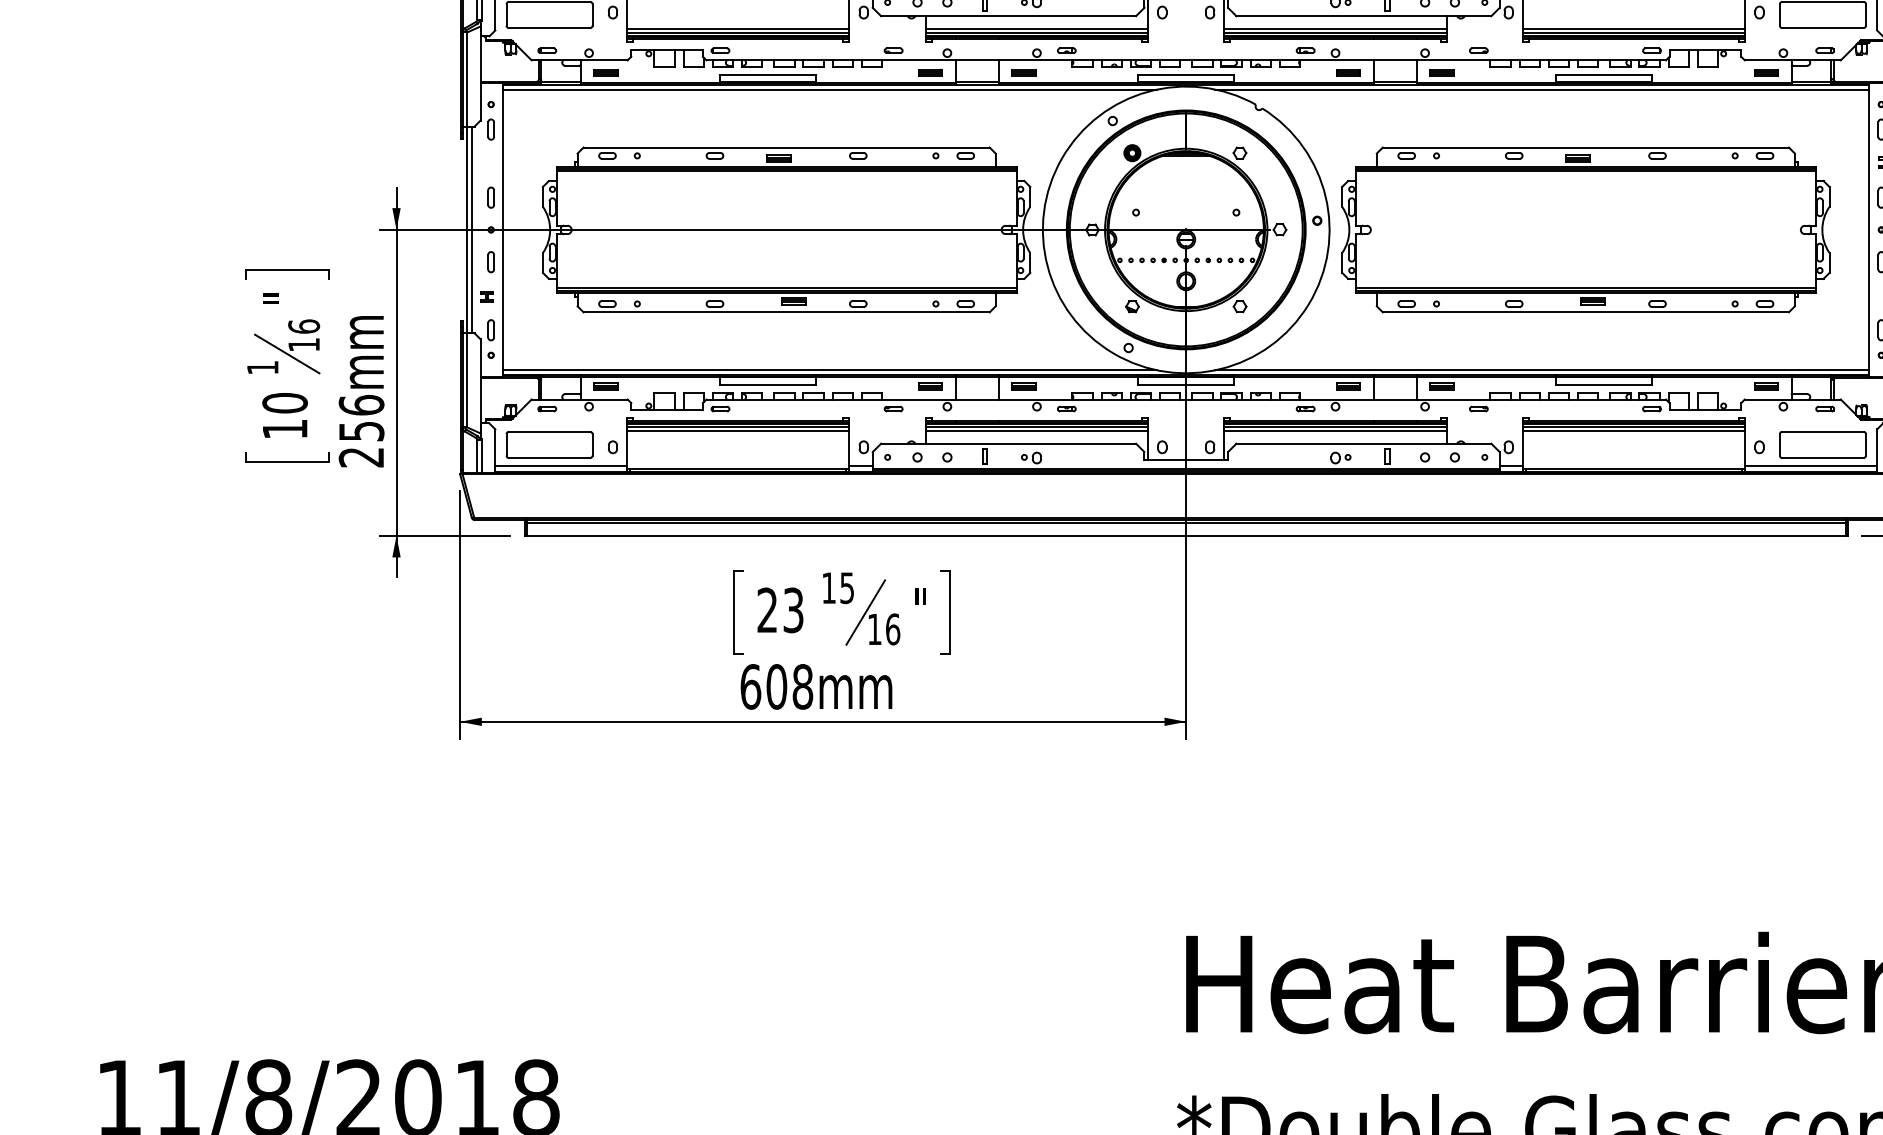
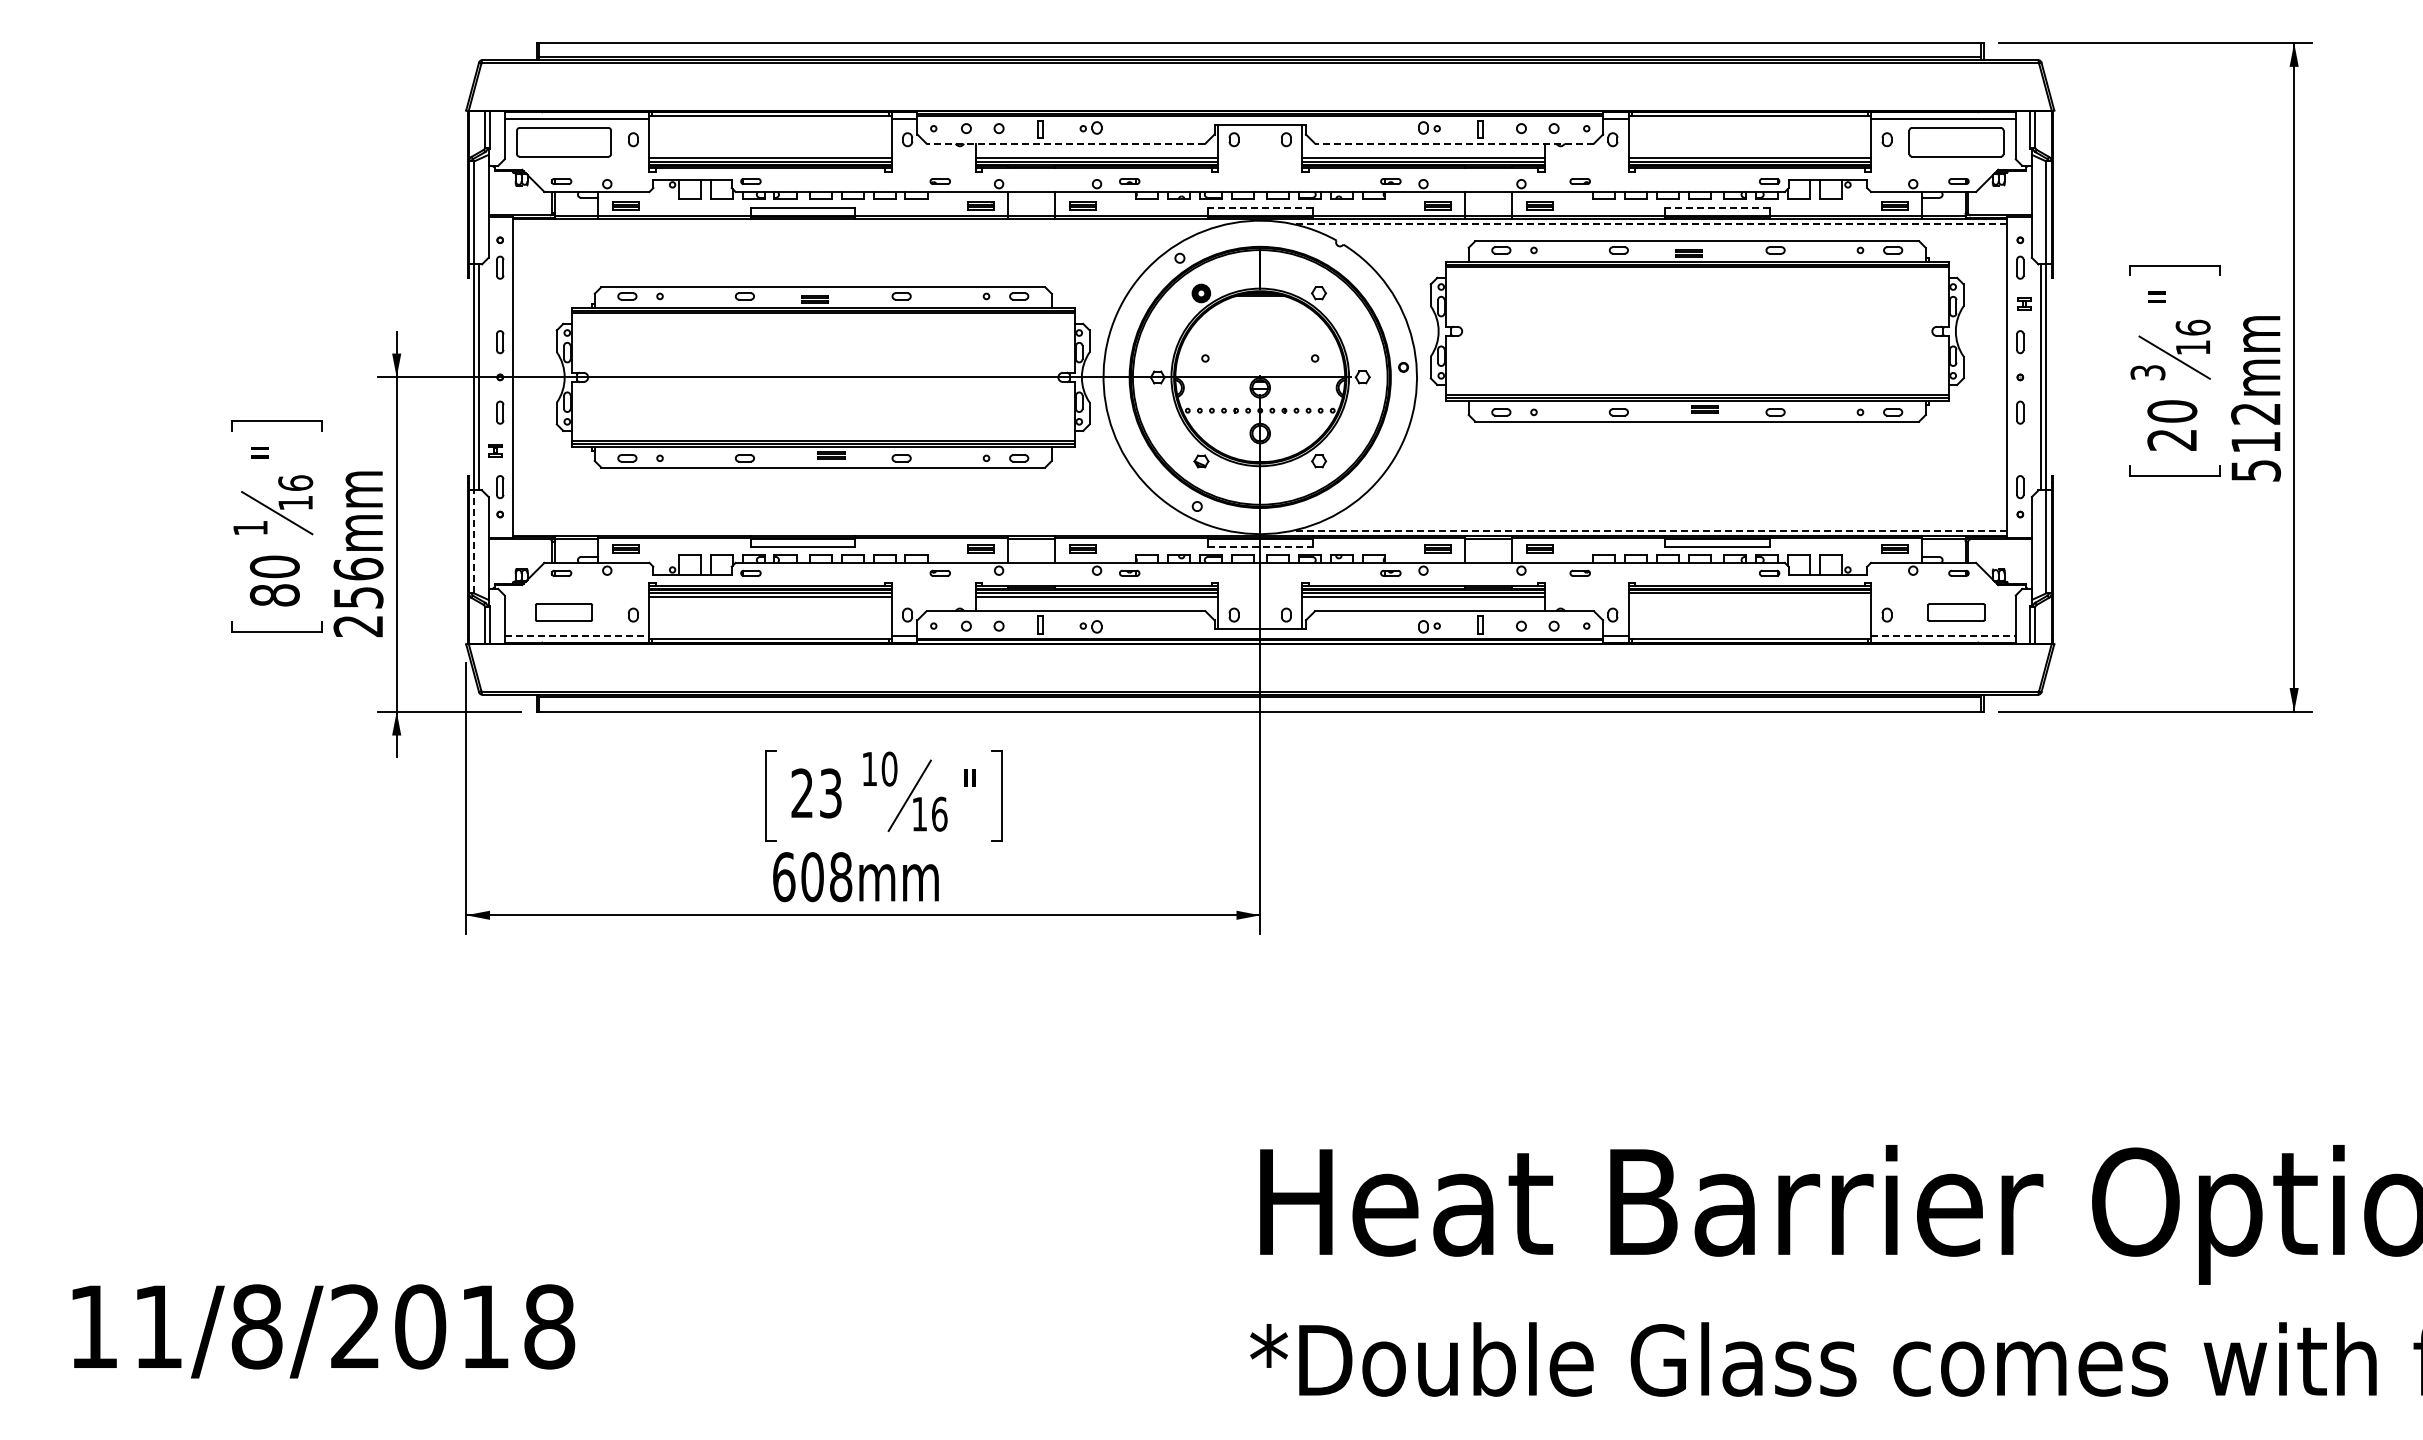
line: (1008, 16) -> (1065, 143), solid -> dashed
line: (1363, 16) -> (1454, 143), solid -> dashed
line: (1185, 75) -> (1259, 208), solid -> dashed
line: (1603, 75) -> (1716, 208), solid -> dashed
line: (829, 89) -> (870, 223), removed
line: (1542, 89) -> (1649, 223), solid -> dashed
part: (1585, 230) -> (1696, 331), moved
line: (829, 369) -> (870, 530), removed
line: (1542, 369) -> (1649, 530), solid -> dashed
line: (467, 379) -> (474, 541), solid -> dashed
line: (1186, 384) -> (1260, 546), solid -> dashed
text: (284, 429) -> (274, 595), 10 -> 80
line: (1633, 430) -> (1749, 596), removed
part: (549, 444) -> (563, 612), size x0.6
part: (1822, 444) -> (1956, 612), size x0.6
line: (561, 466) -> (577, 636), solid -> dashed
line: (1811, 466) -> (1944, 636), solid -> dashed
text: (847, 587) -> (889, 768), 15 -> 10

